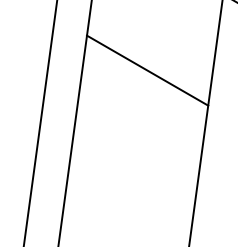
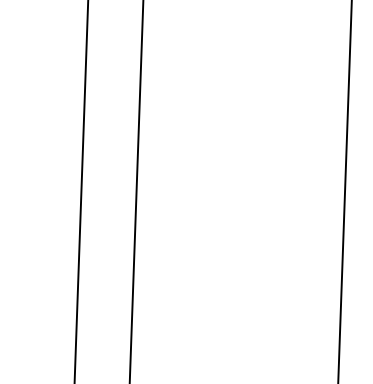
line: (147, 70) -> (243, 119), removed

